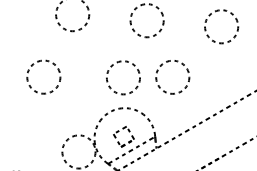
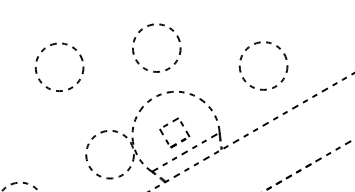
circle: (43, 76) -> (59, 66), moved
circle: (123, 77) -> (156, 47), moved
circle: (172, 77) -> (263, 66), moved

